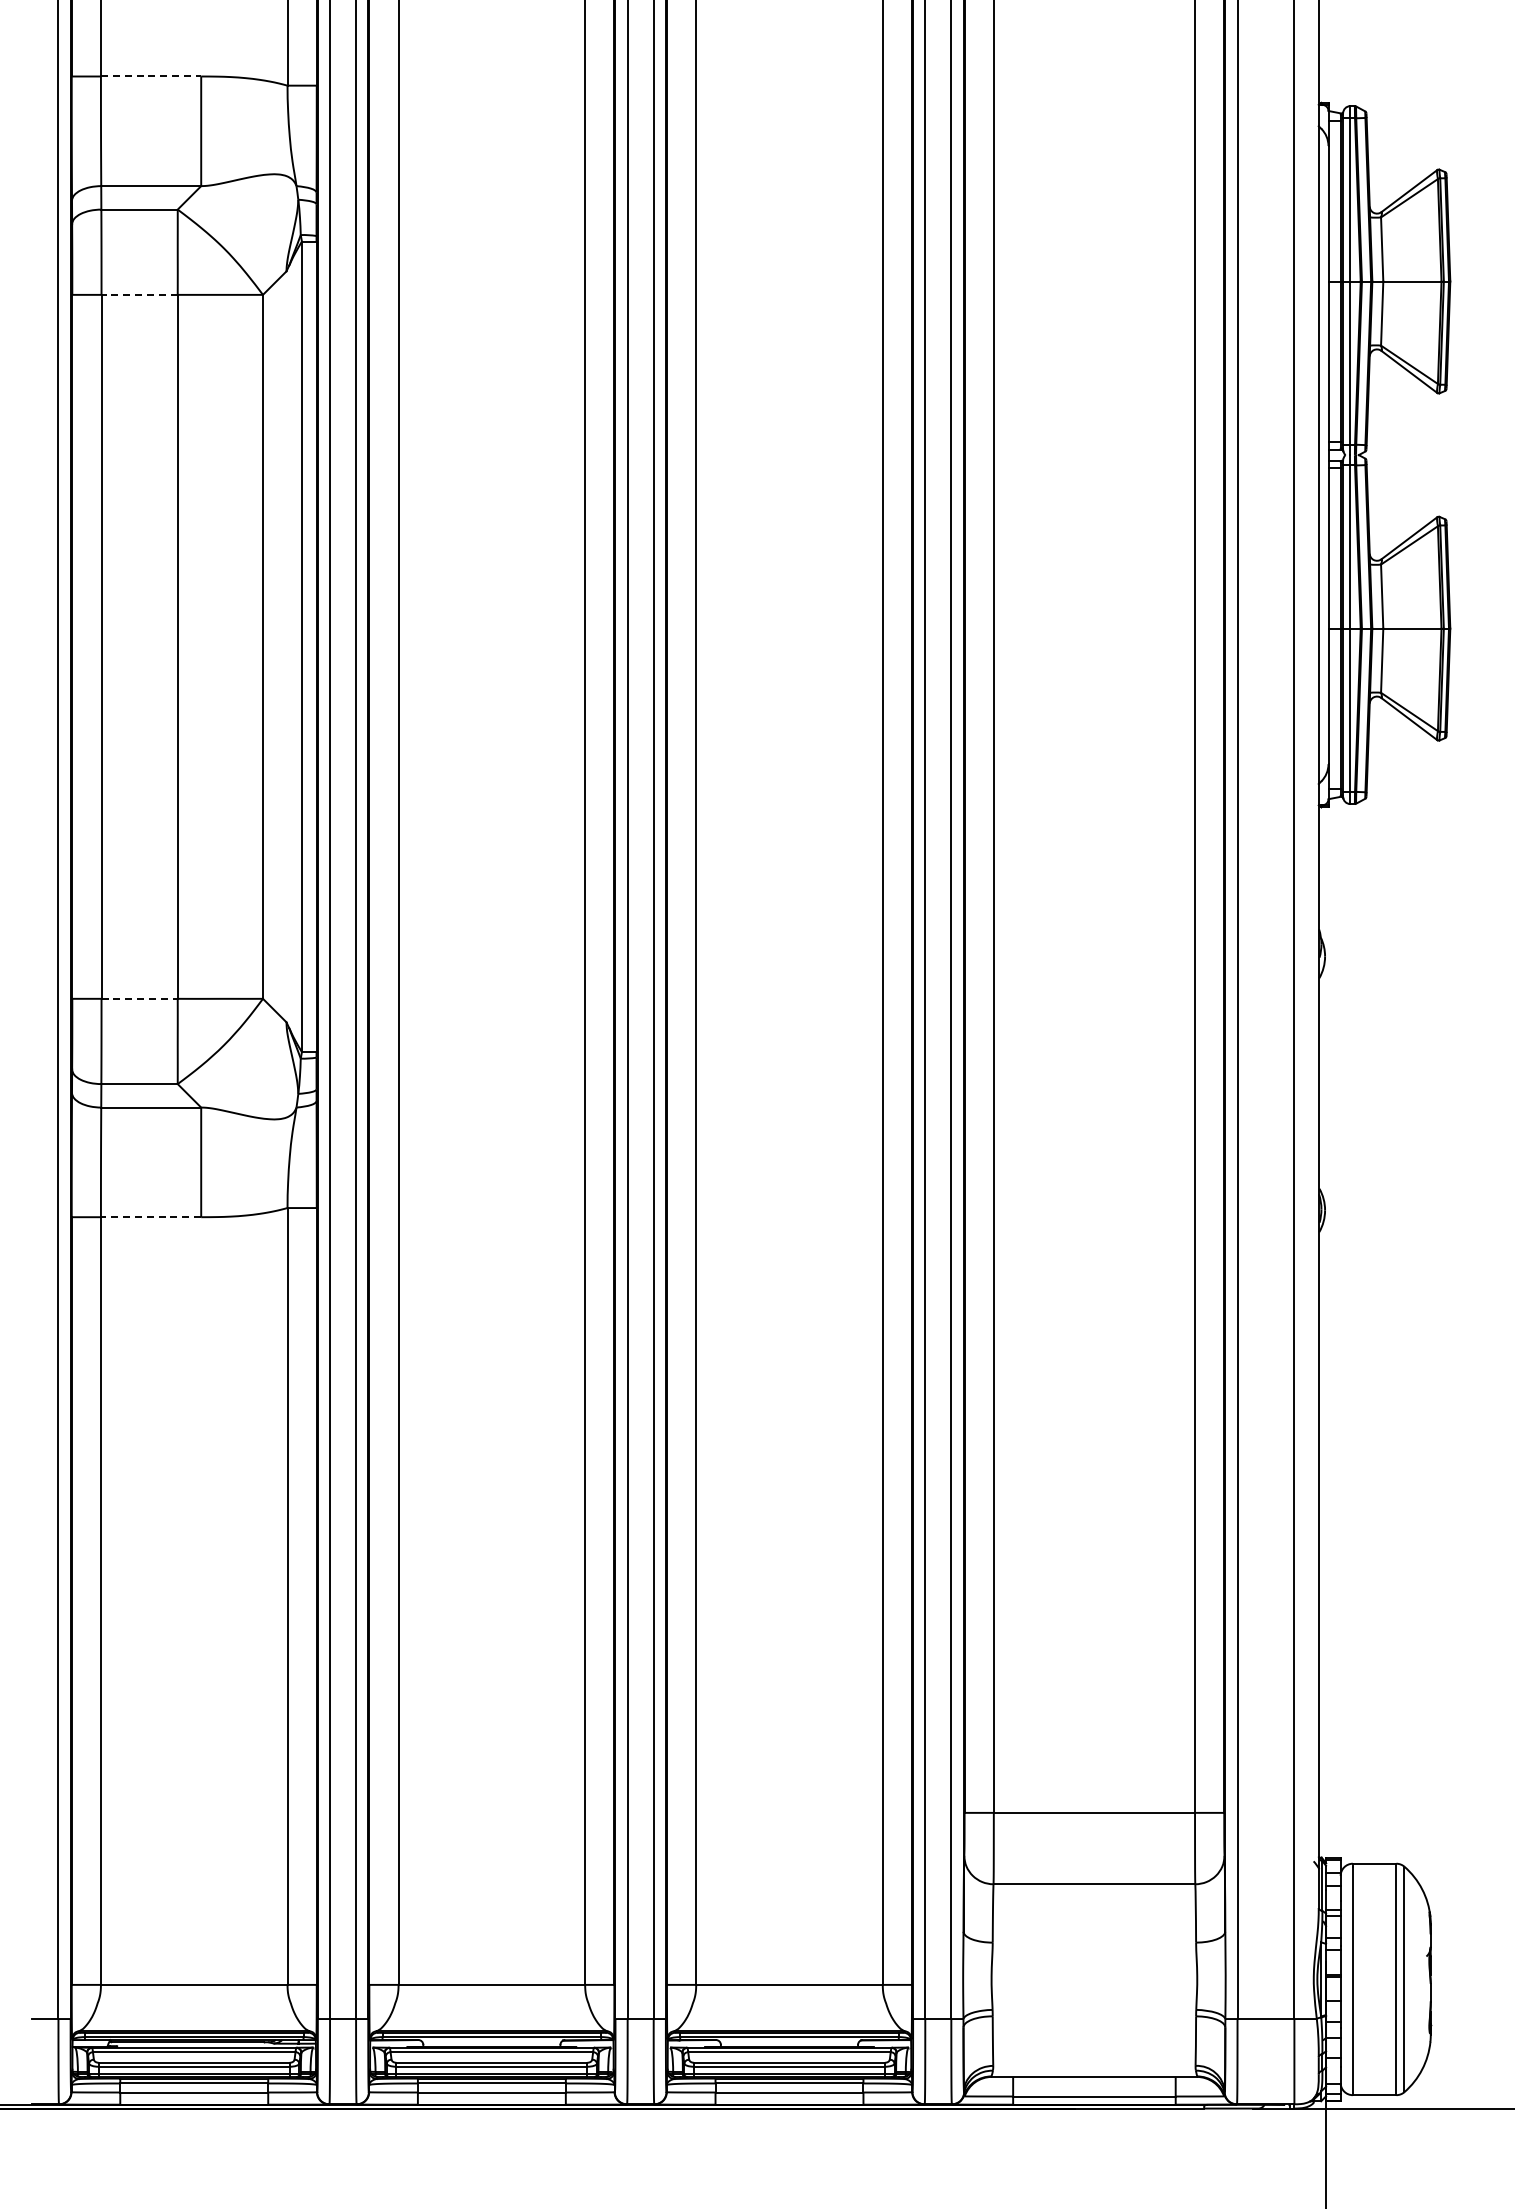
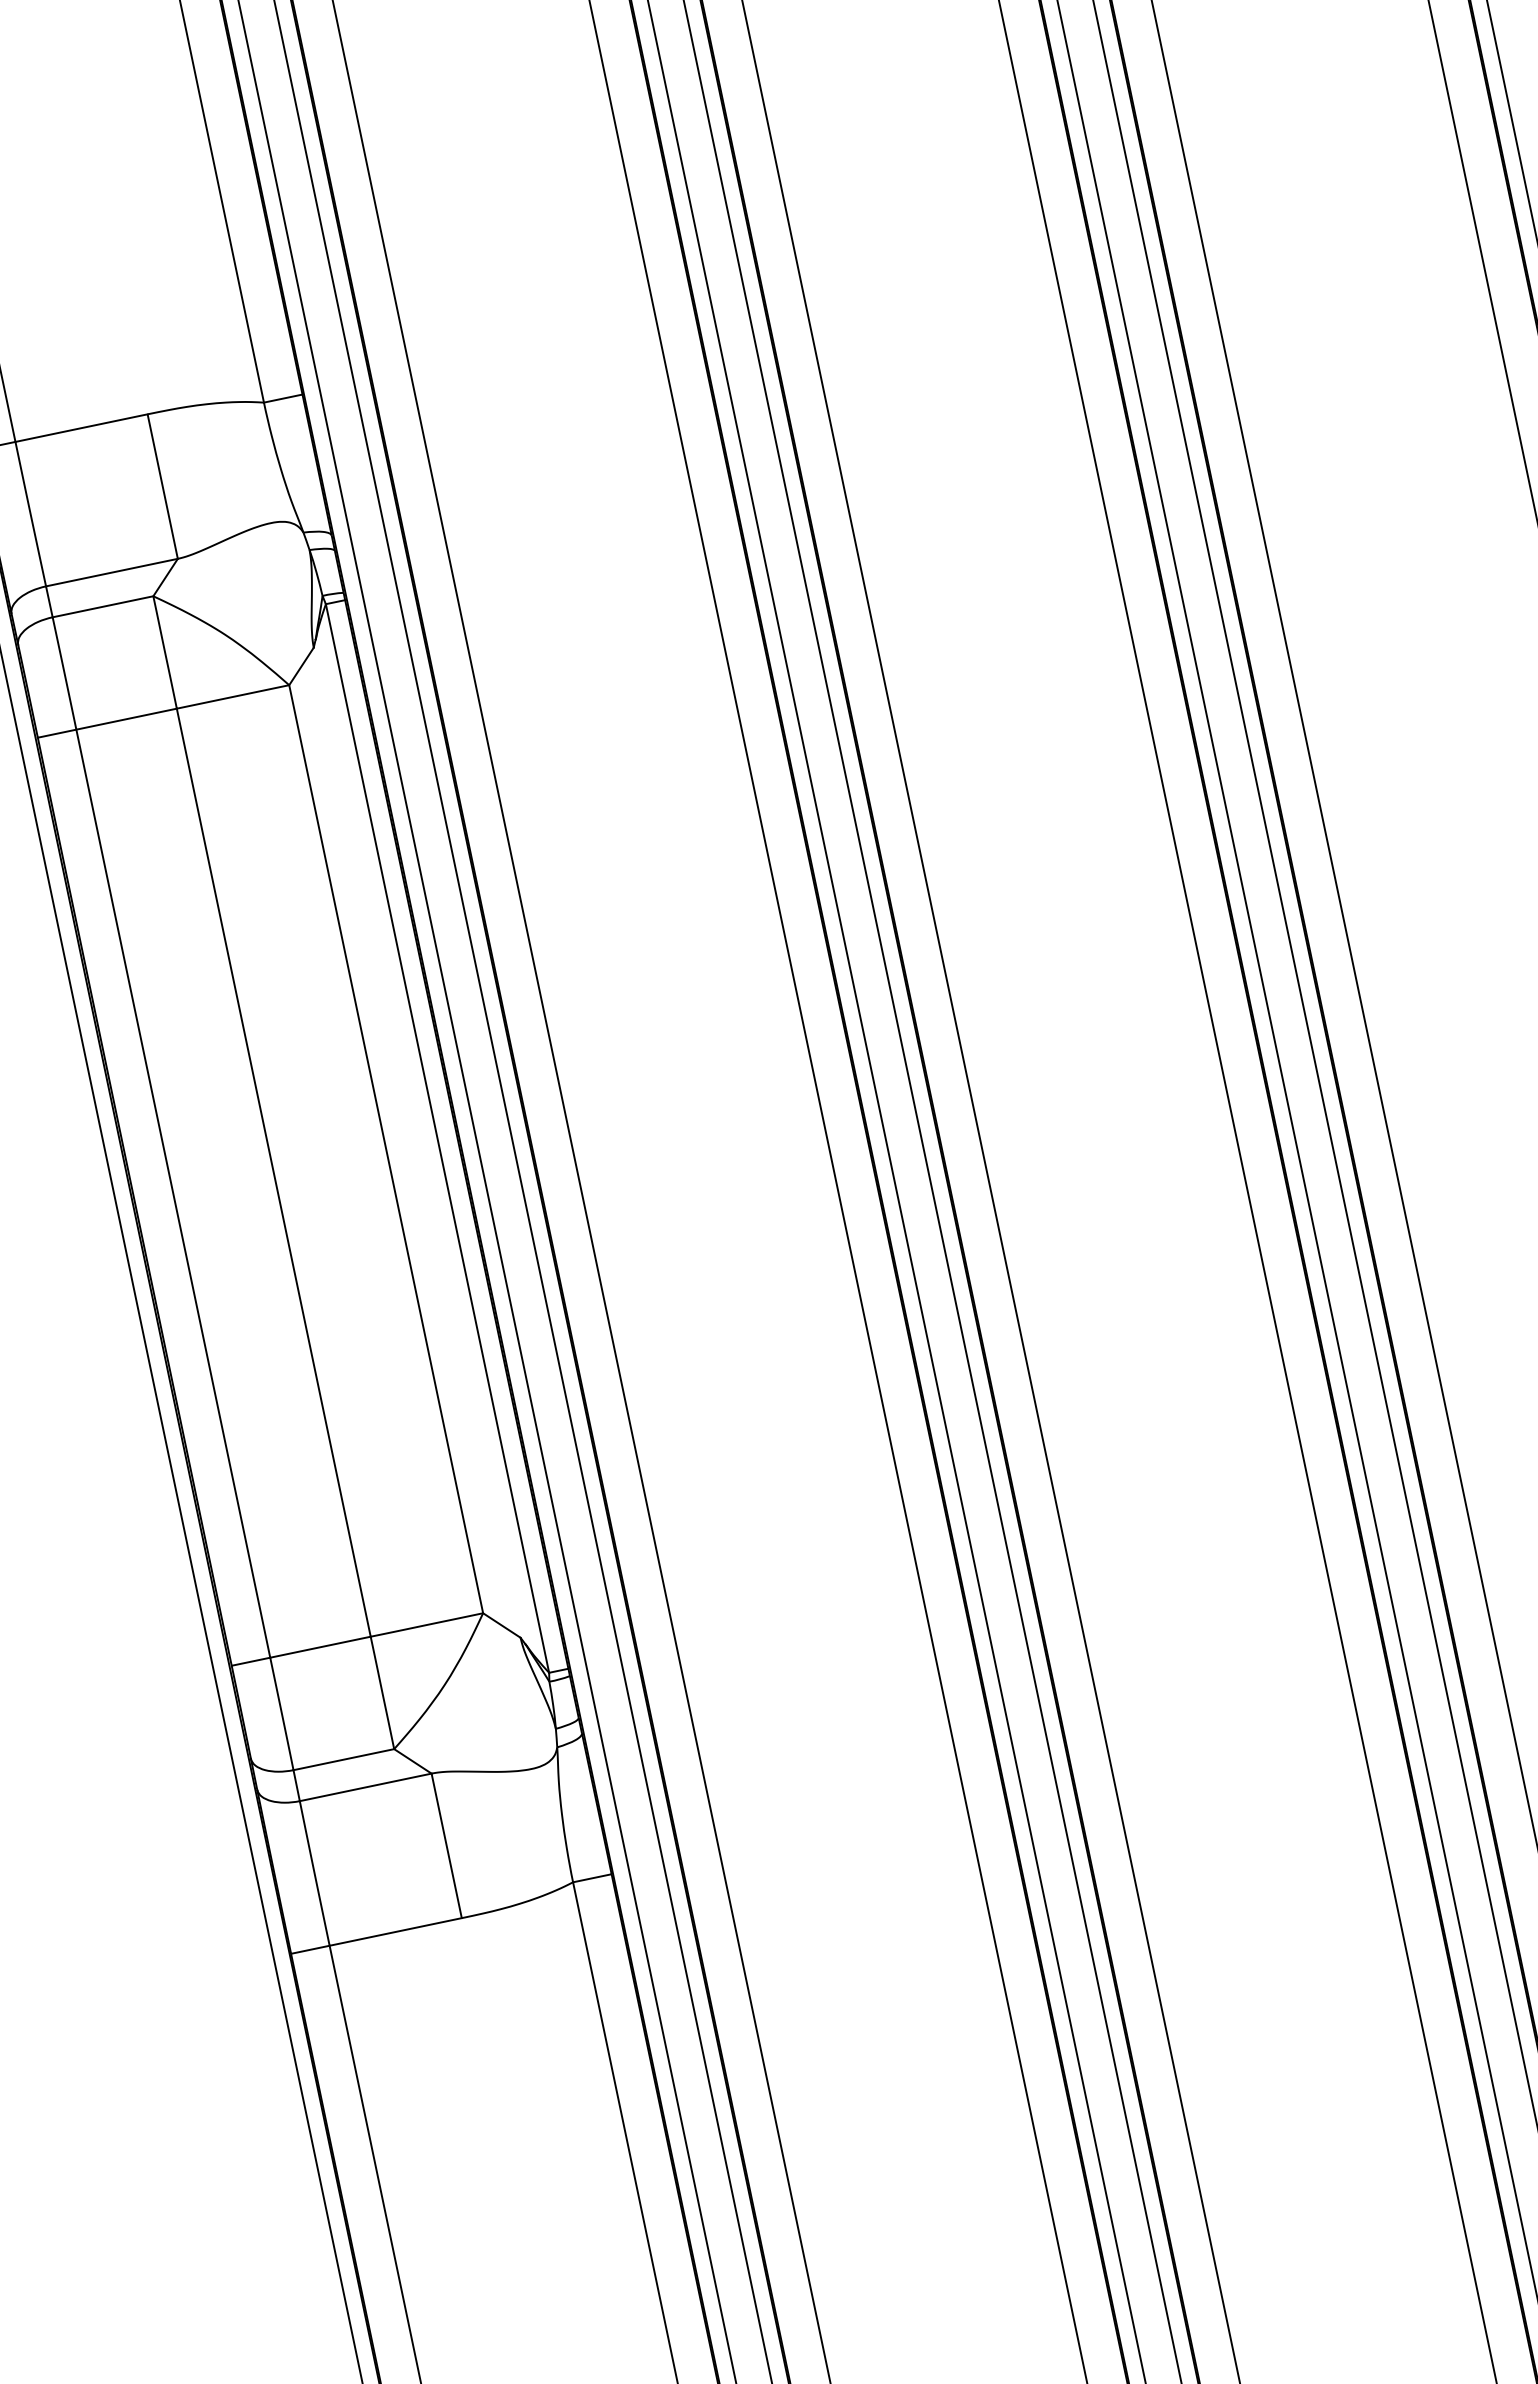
line: (151, 76) -> (82, 428), dashed -> solid
line: (139, 294) -> (126, 718), dashed -> solid
line: (140, 998) -> (321, 1646), dashed -> solid
line: (150, 1217) -> (395, 1932), dashed -> solid

